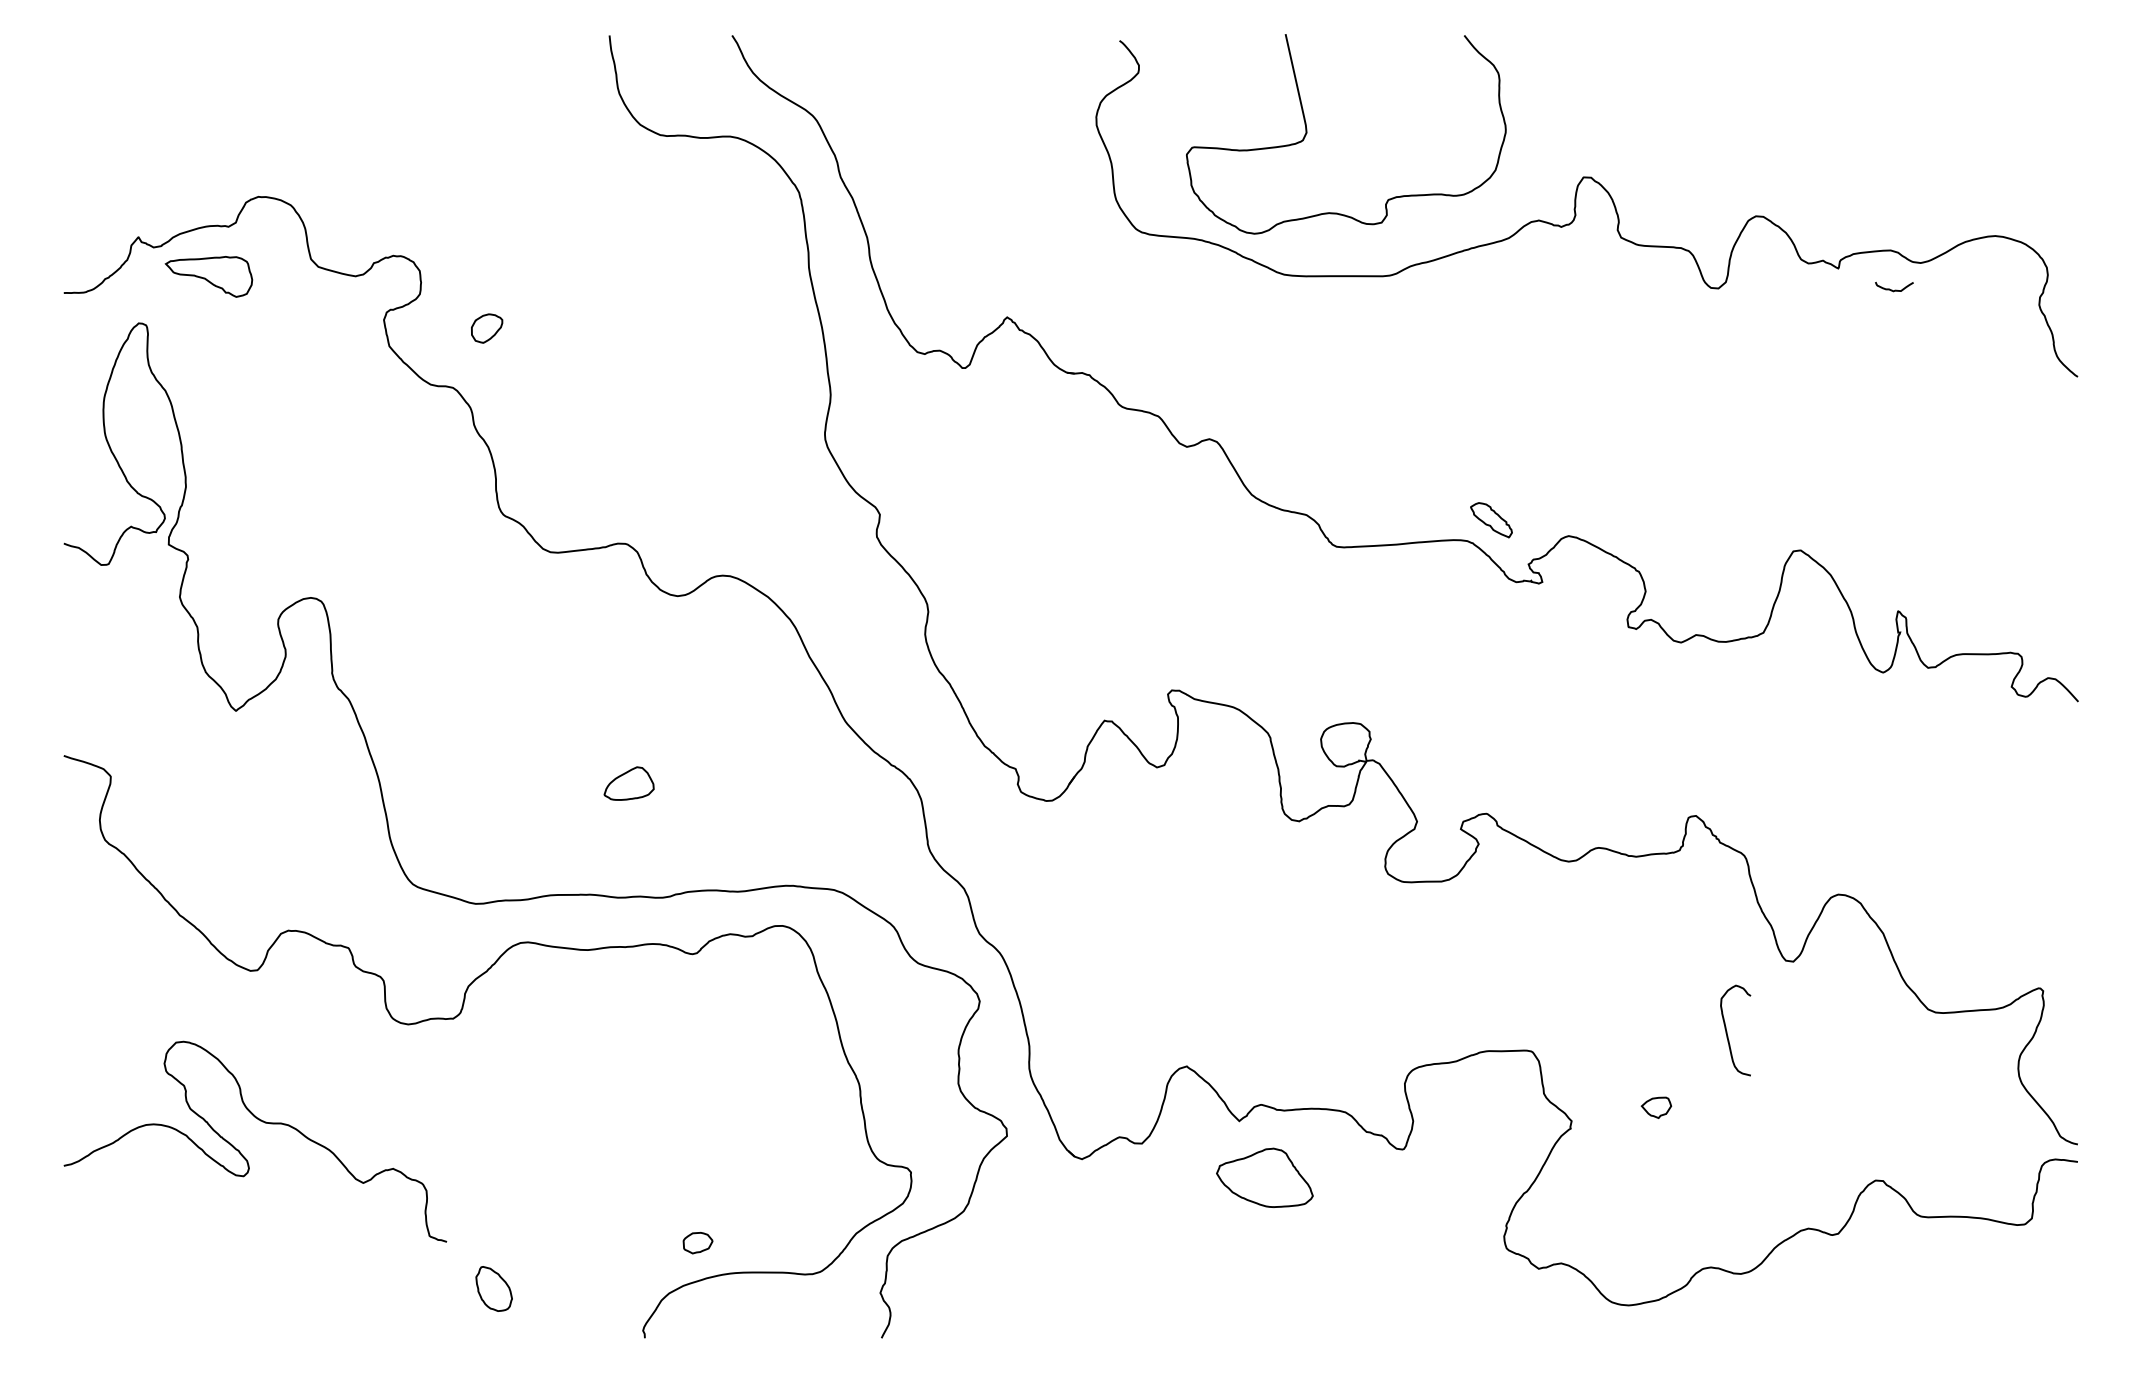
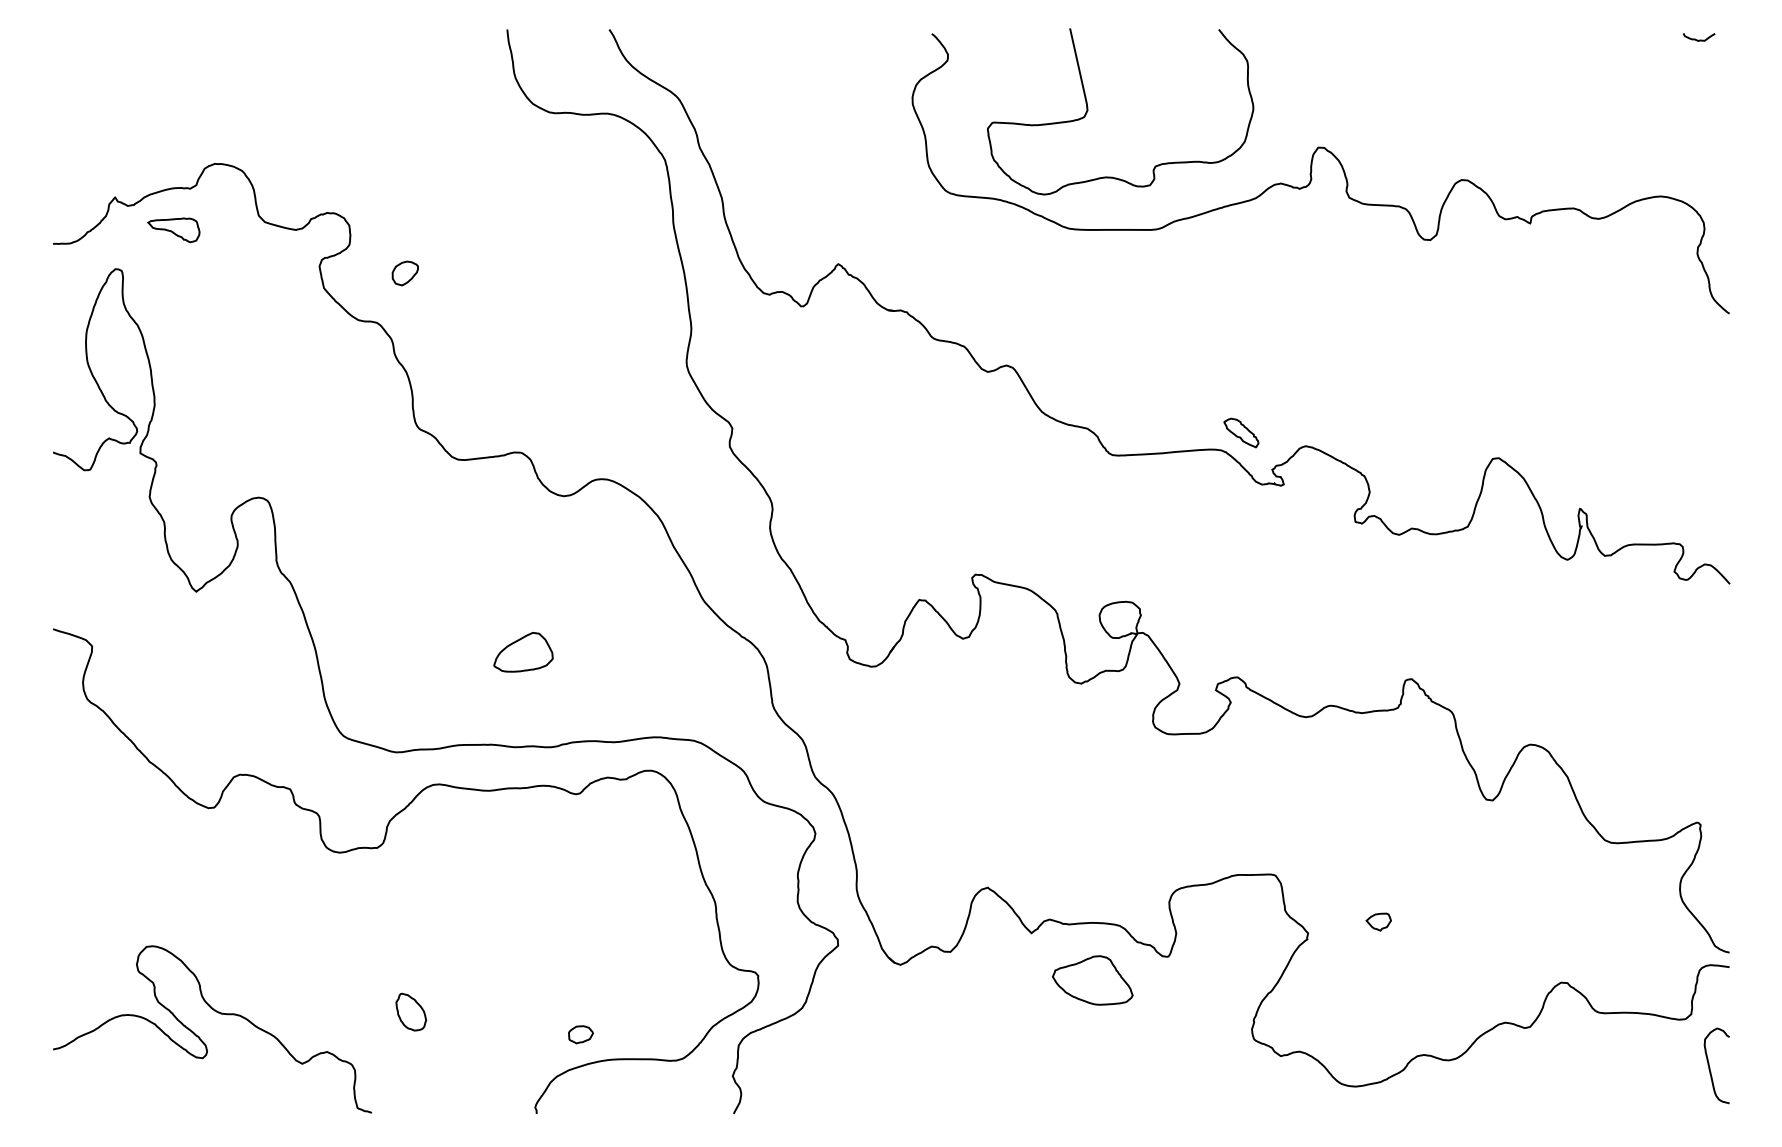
part: (208, 276) -> (173, 230), size x0.71
curve: (1895, 289) -> (1700, 39), moved
part: (629, 783) -> (523, 652), size x1.43
curve: (1727, 1031) -> (1710, 1066), moved
curve: (240, 1151) -> (200, 1037), moved
part: (1264, 1177) -> (1092, 980), moved
part: (493, 1288) -> (410, 1011), moved

